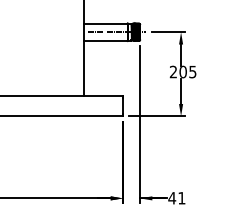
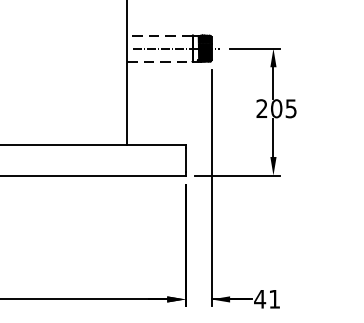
line: (105, 23) -> (159, 35), solid -> dashed
line: (105, 40) -> (159, 61), solid -> dashed

